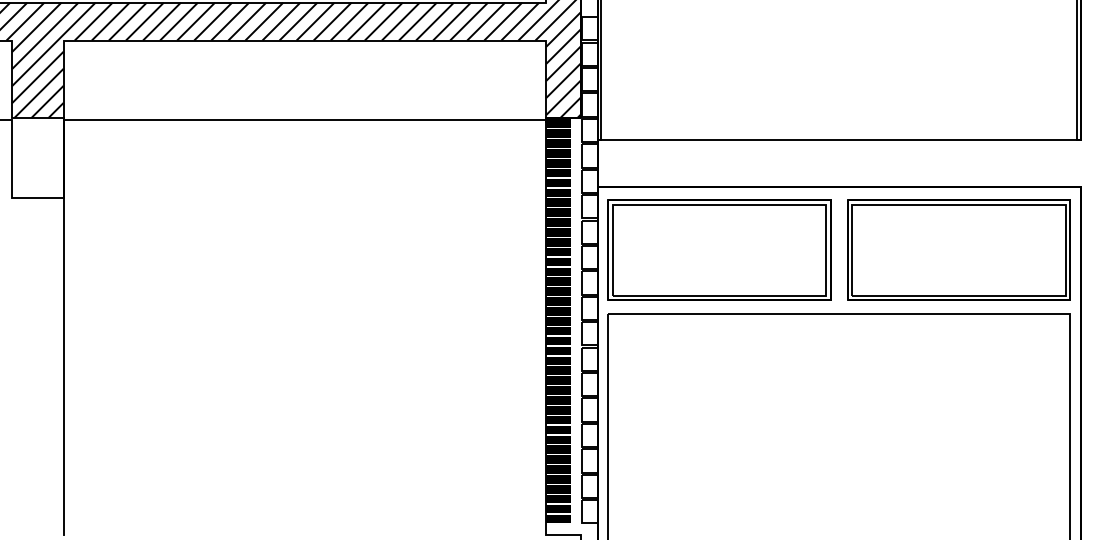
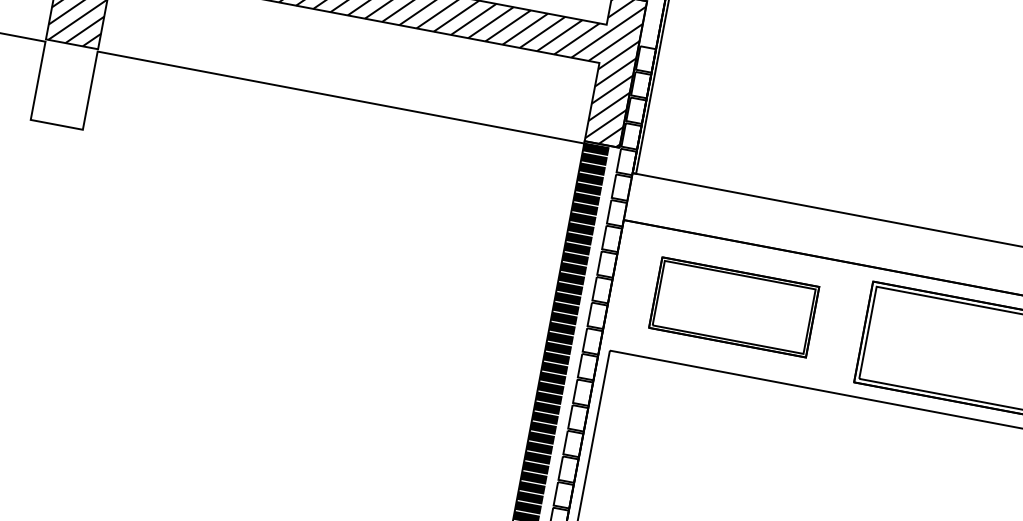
part: (719, 249) -> (734, 306), size x0.7
line: (63, 326) -> (58, 259), removed

